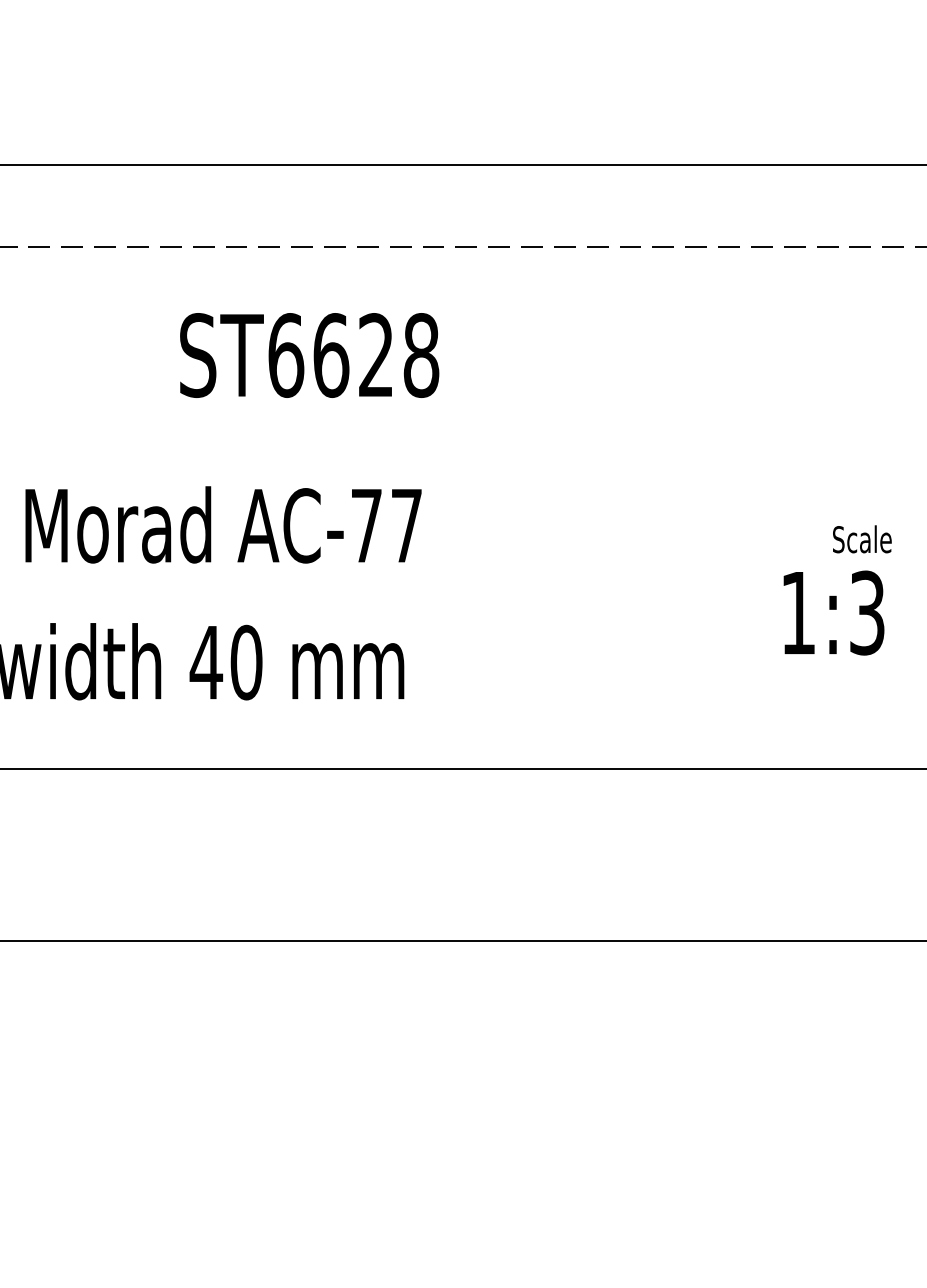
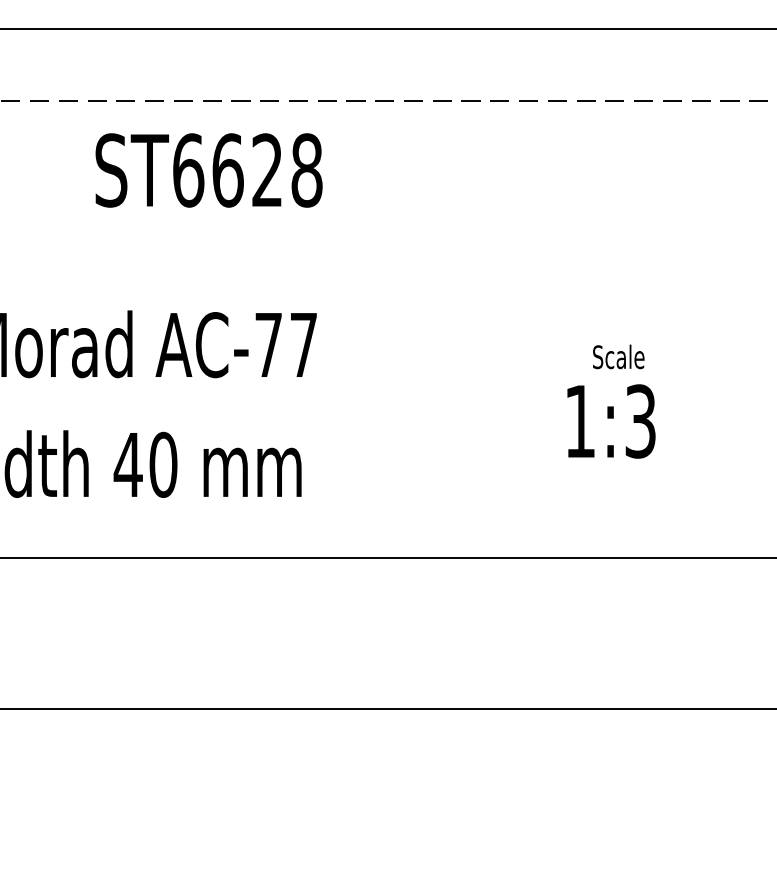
text: (309, 355) -> (208, 170), moved
text: (862, 539) -> (618, 357), moved
text: (833, 612) -> (611, 421), moved

